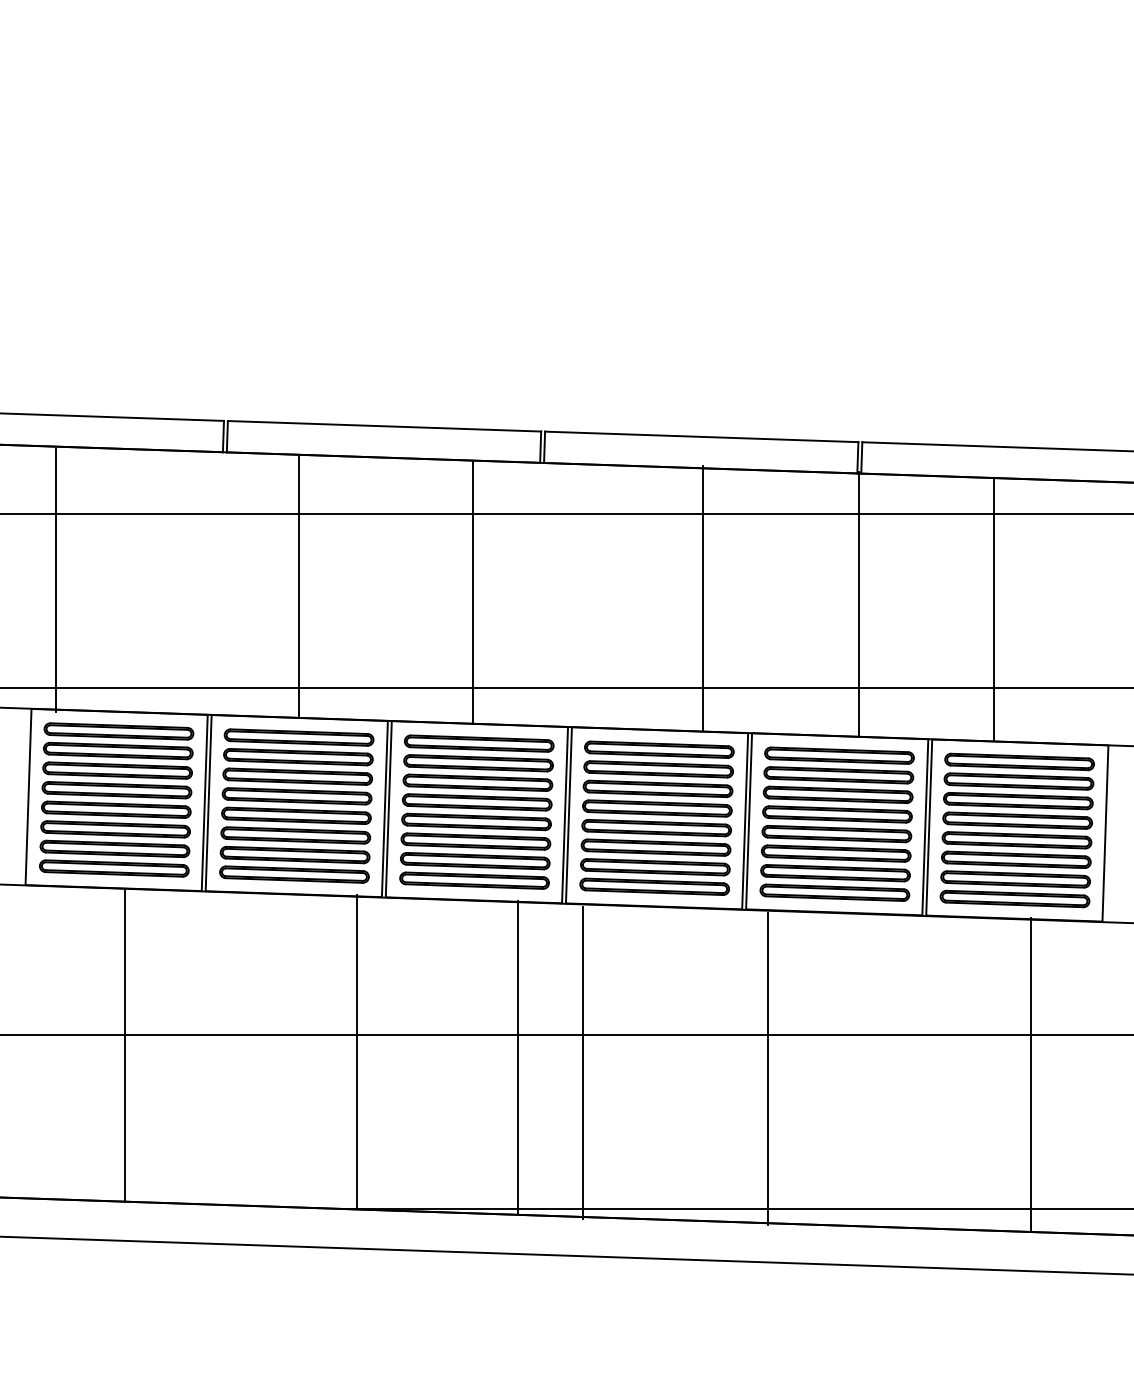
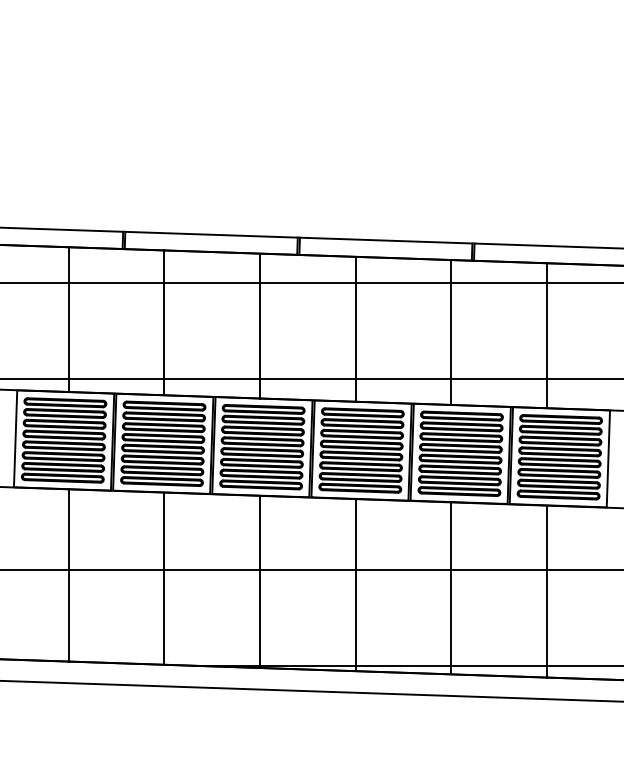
line: (55, 580) -> (68, 319), moved
line: (702, 596) -> (355, 328), moved
line: (858, 603) -> (451, 332), moved
line: (357, 1050) -> (164, 578), moved
line: (518, 1056) -> (260, 581), moved
line: (582, 1063) -> (355, 585), moved
line: (767, 1068) -> (451, 588), moved
line: (1031, 1074) -> (547, 591), moved

